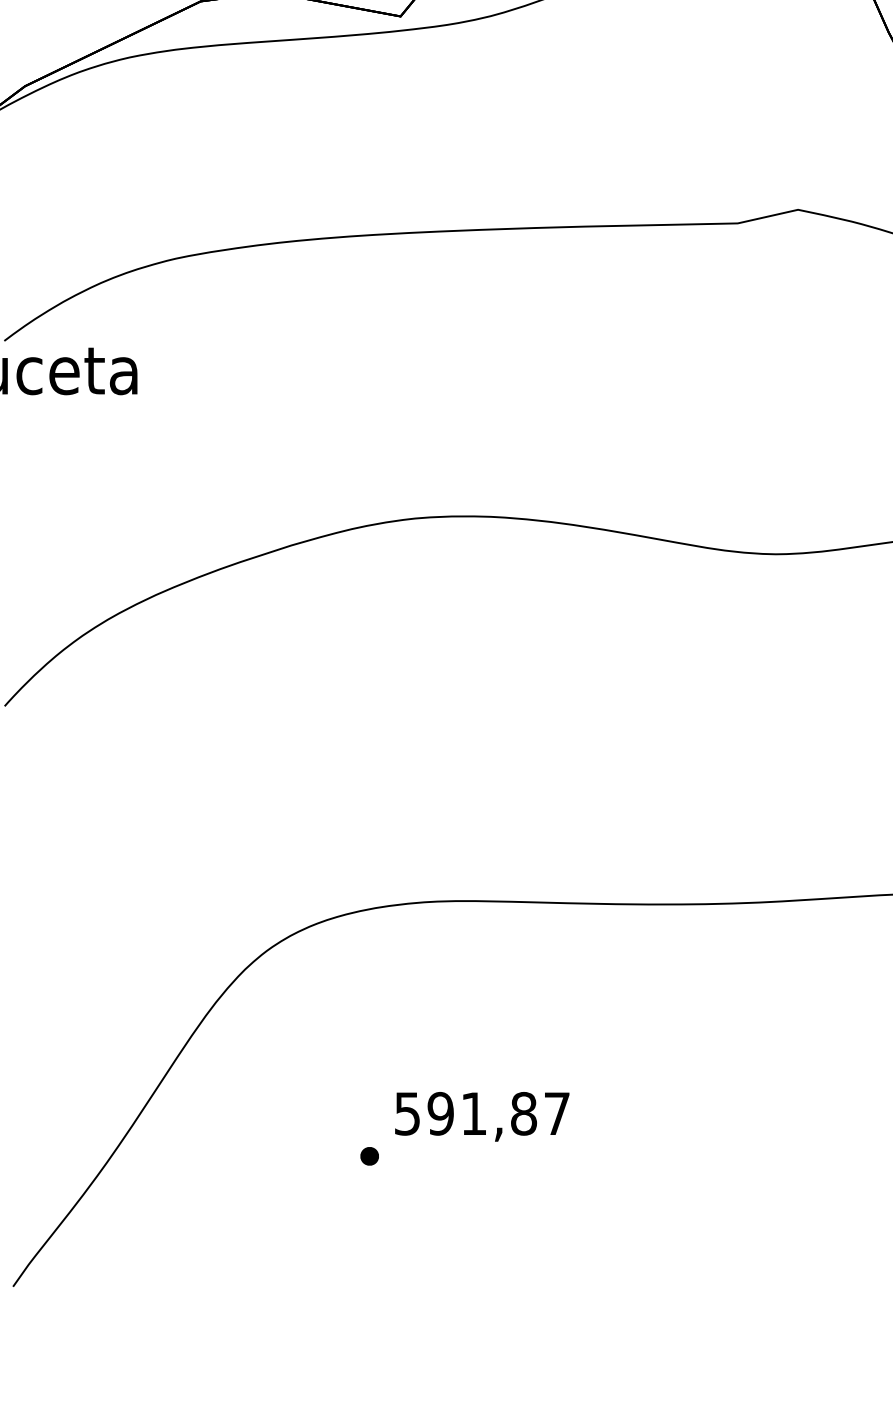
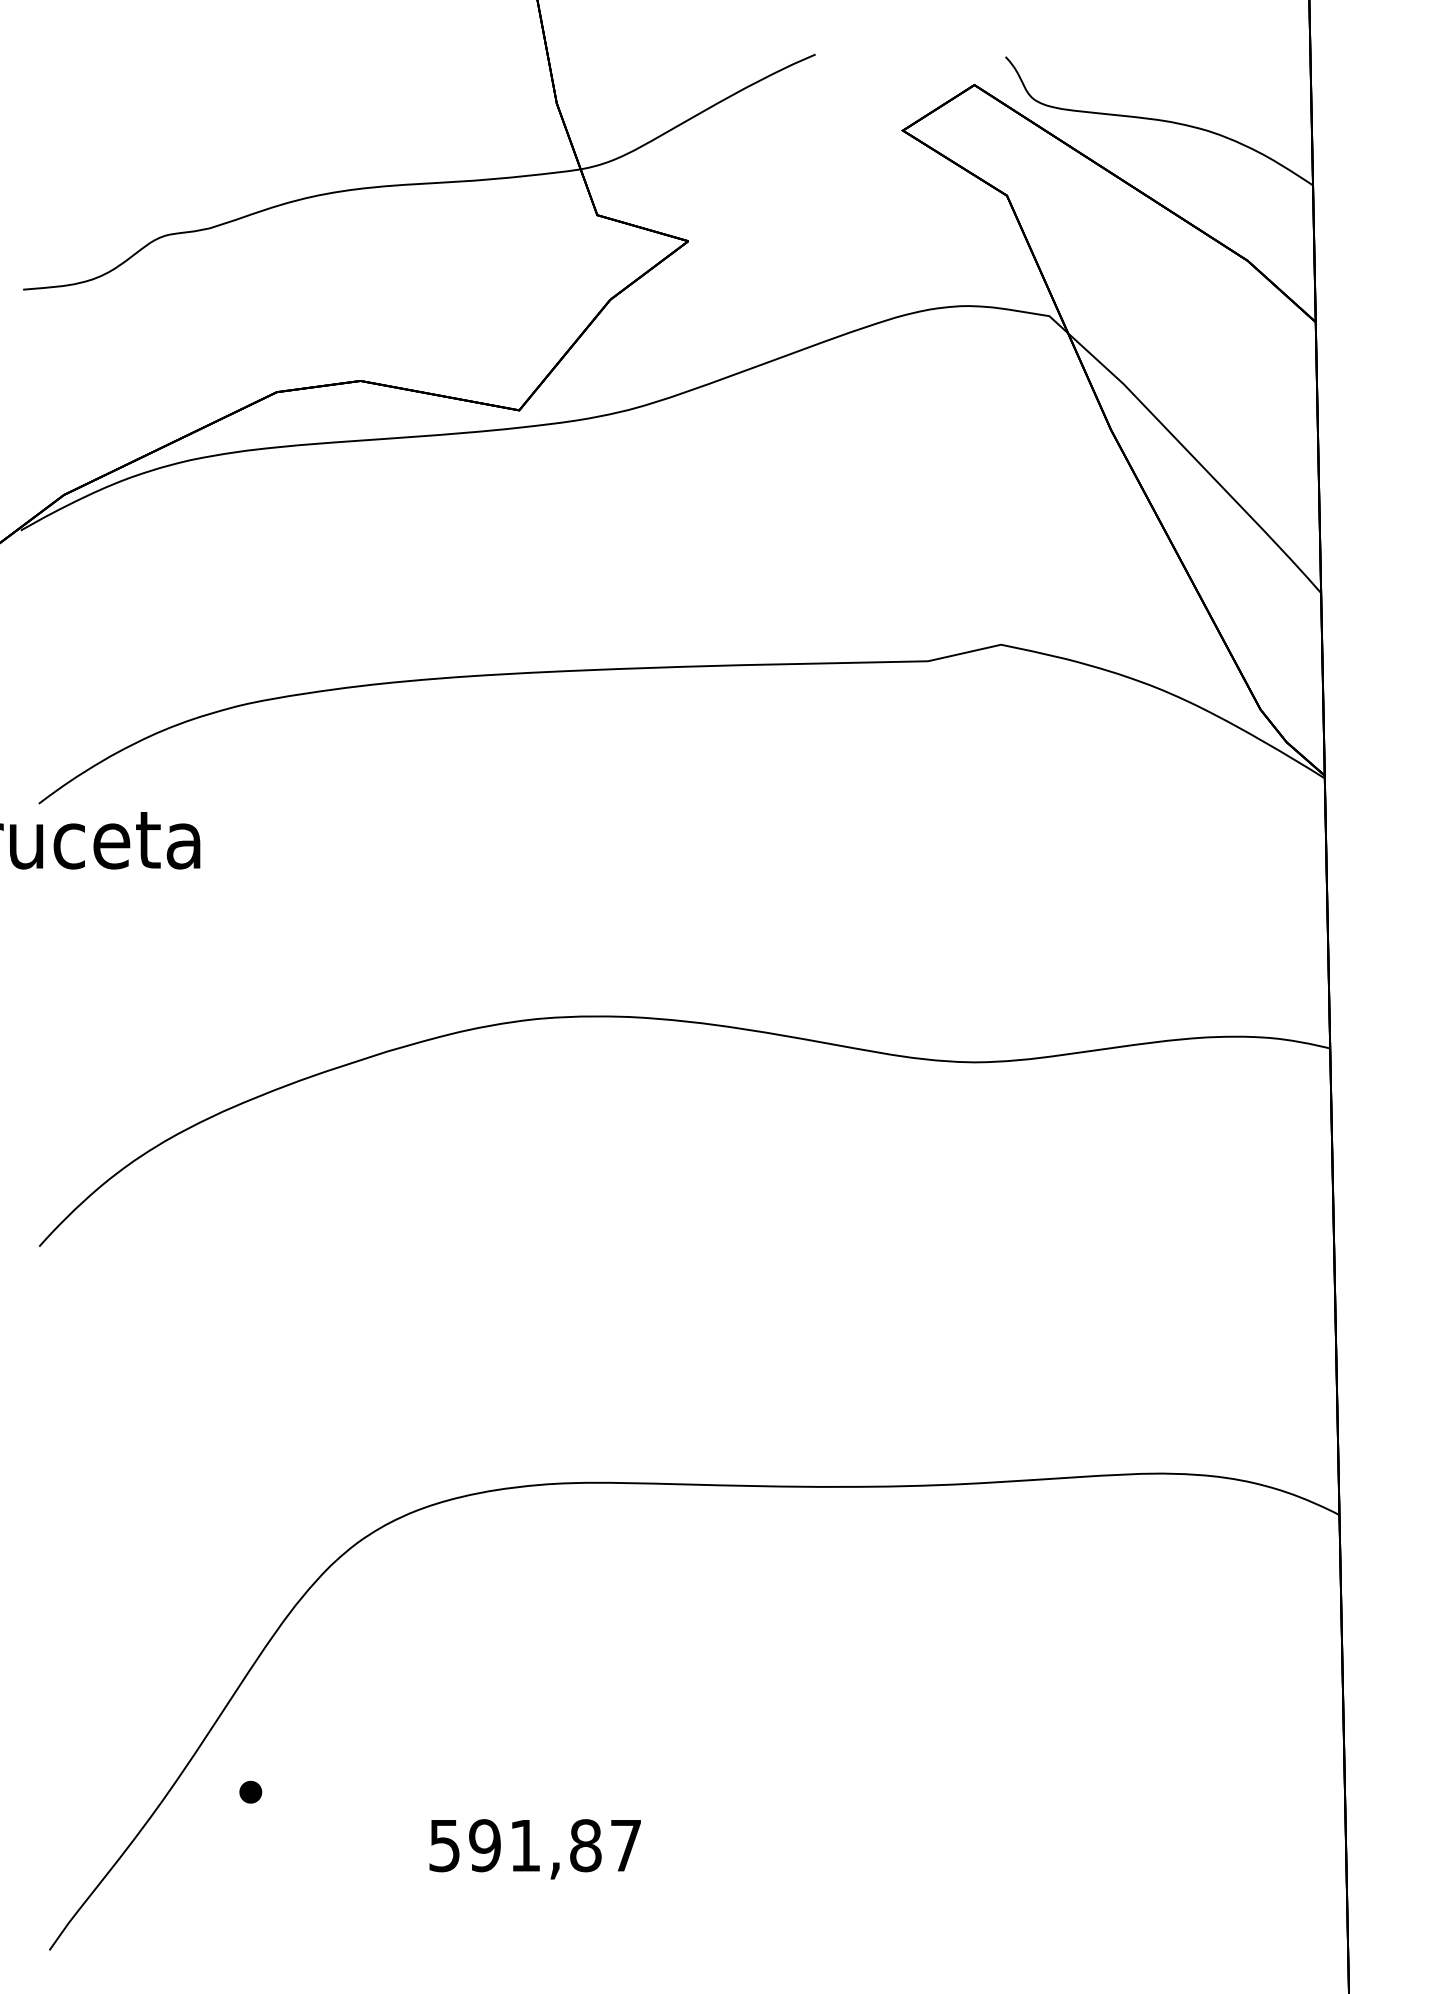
text: (481, 1116) -> (534, 1849), moved
part: (369, 1155) -> (250, 1791), moved

